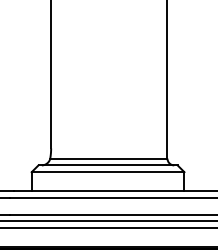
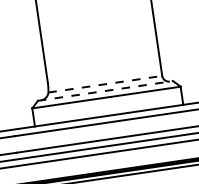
line: (108, 158) -> (104, 84), solid -> dashed
line: (108, 165) -> (105, 91), solid -> dashed

